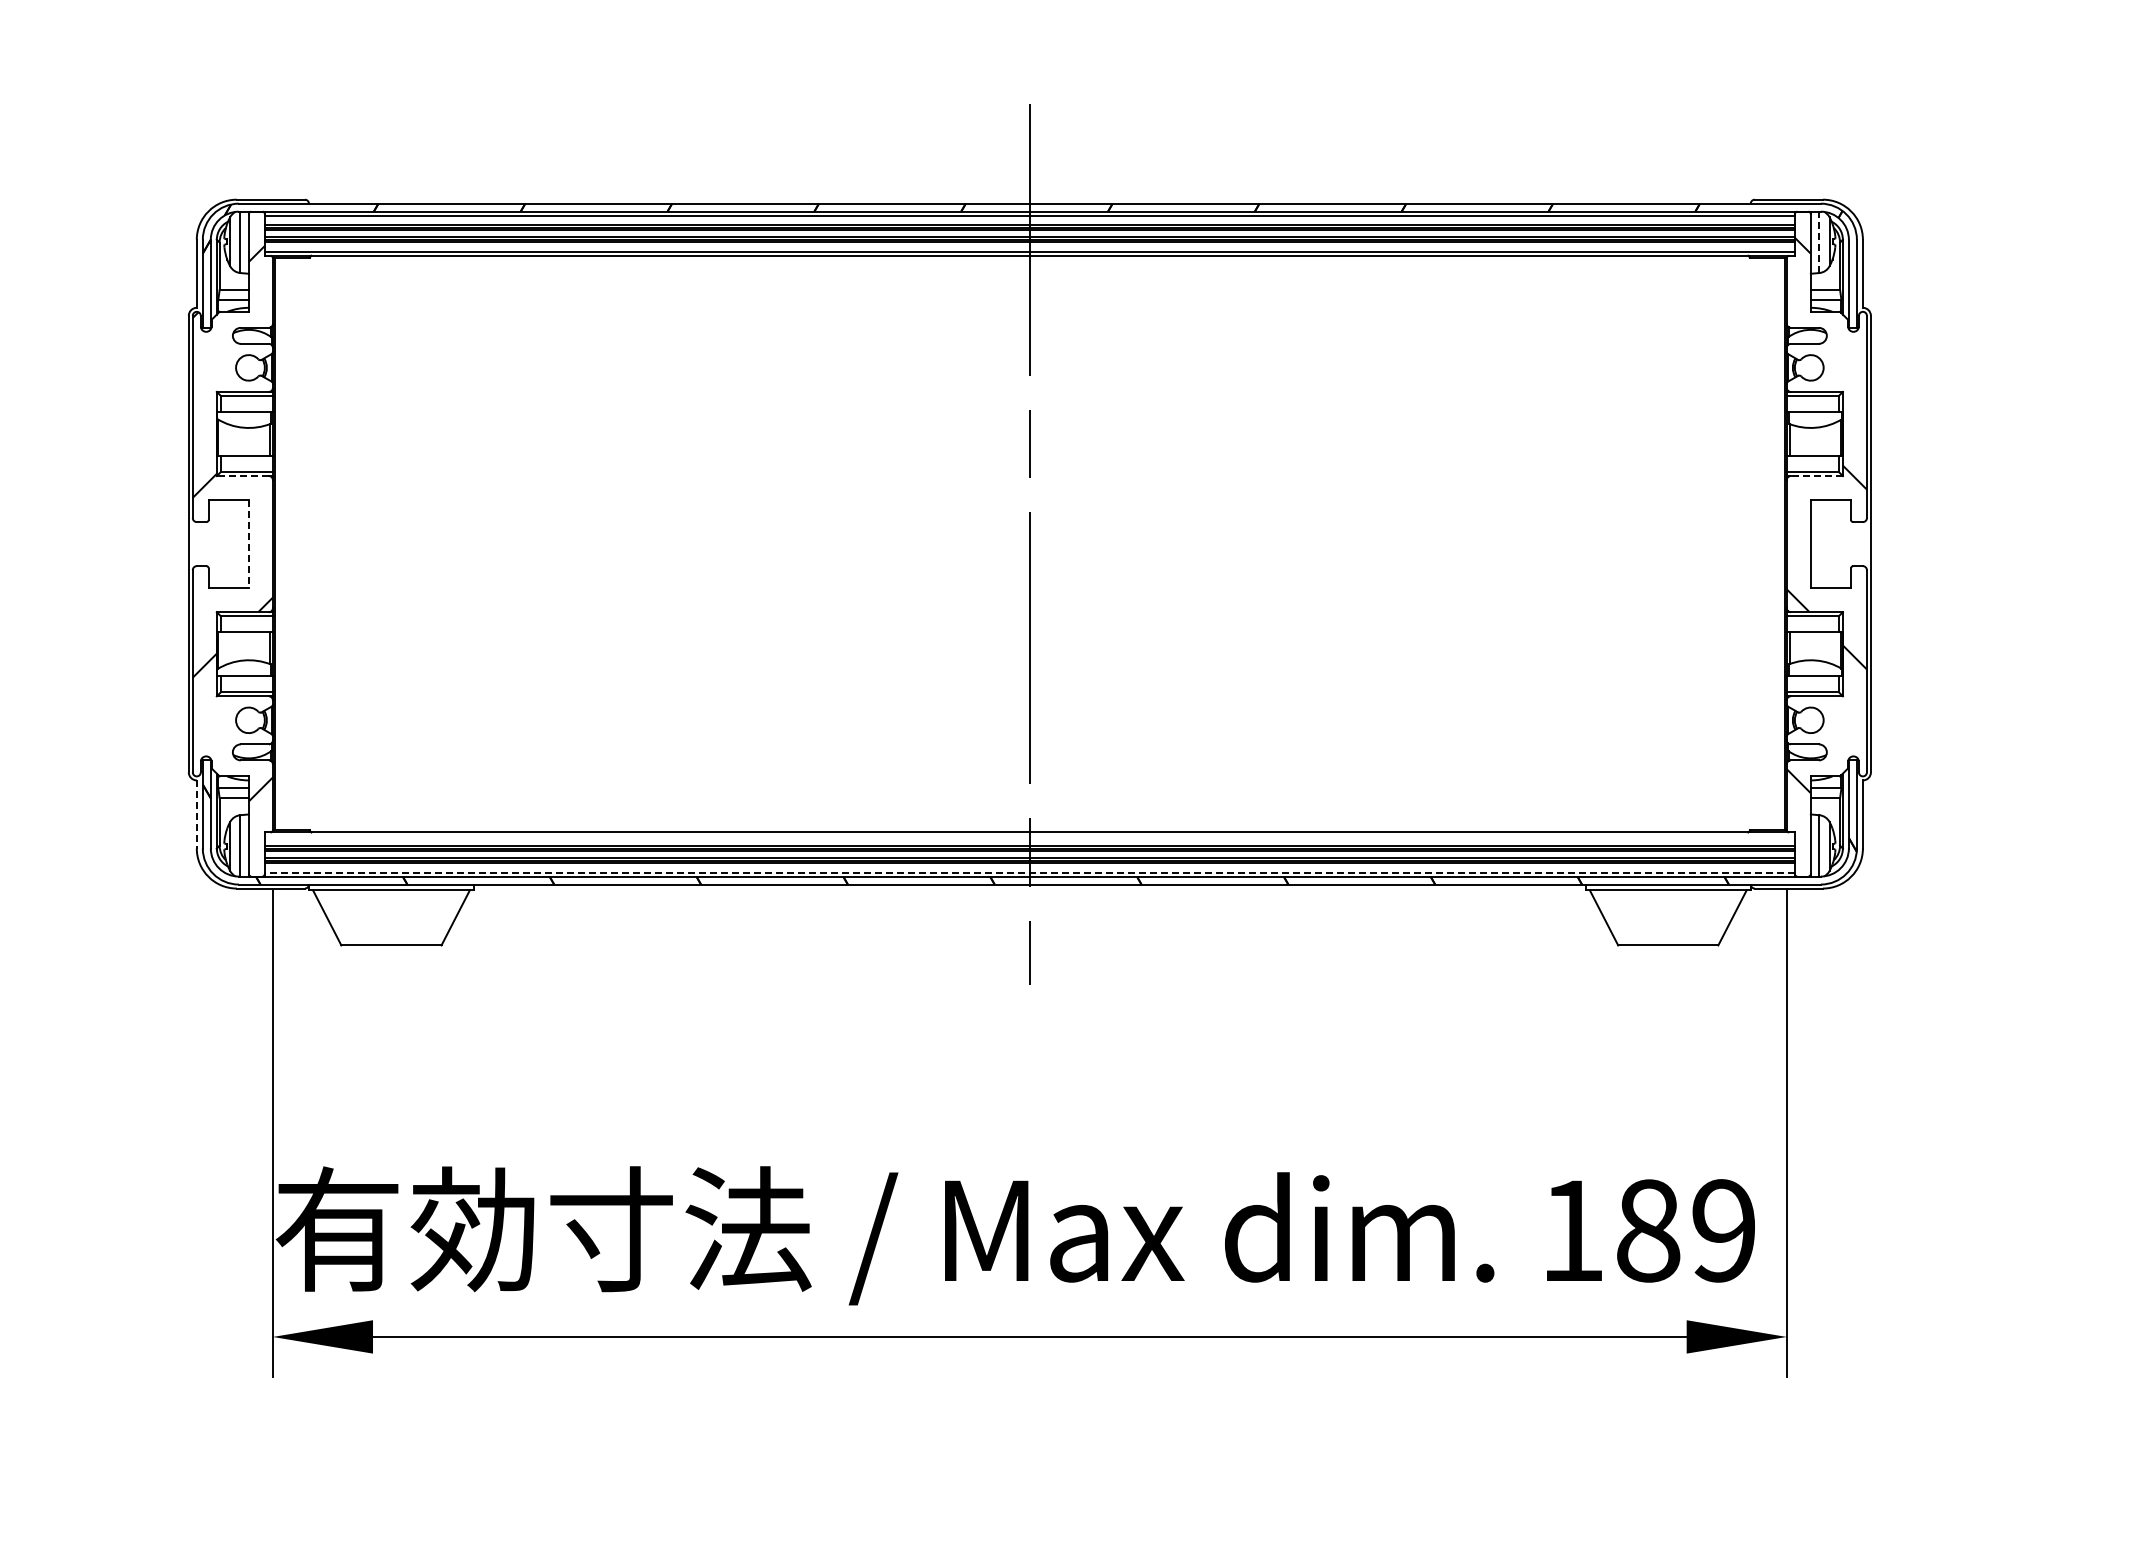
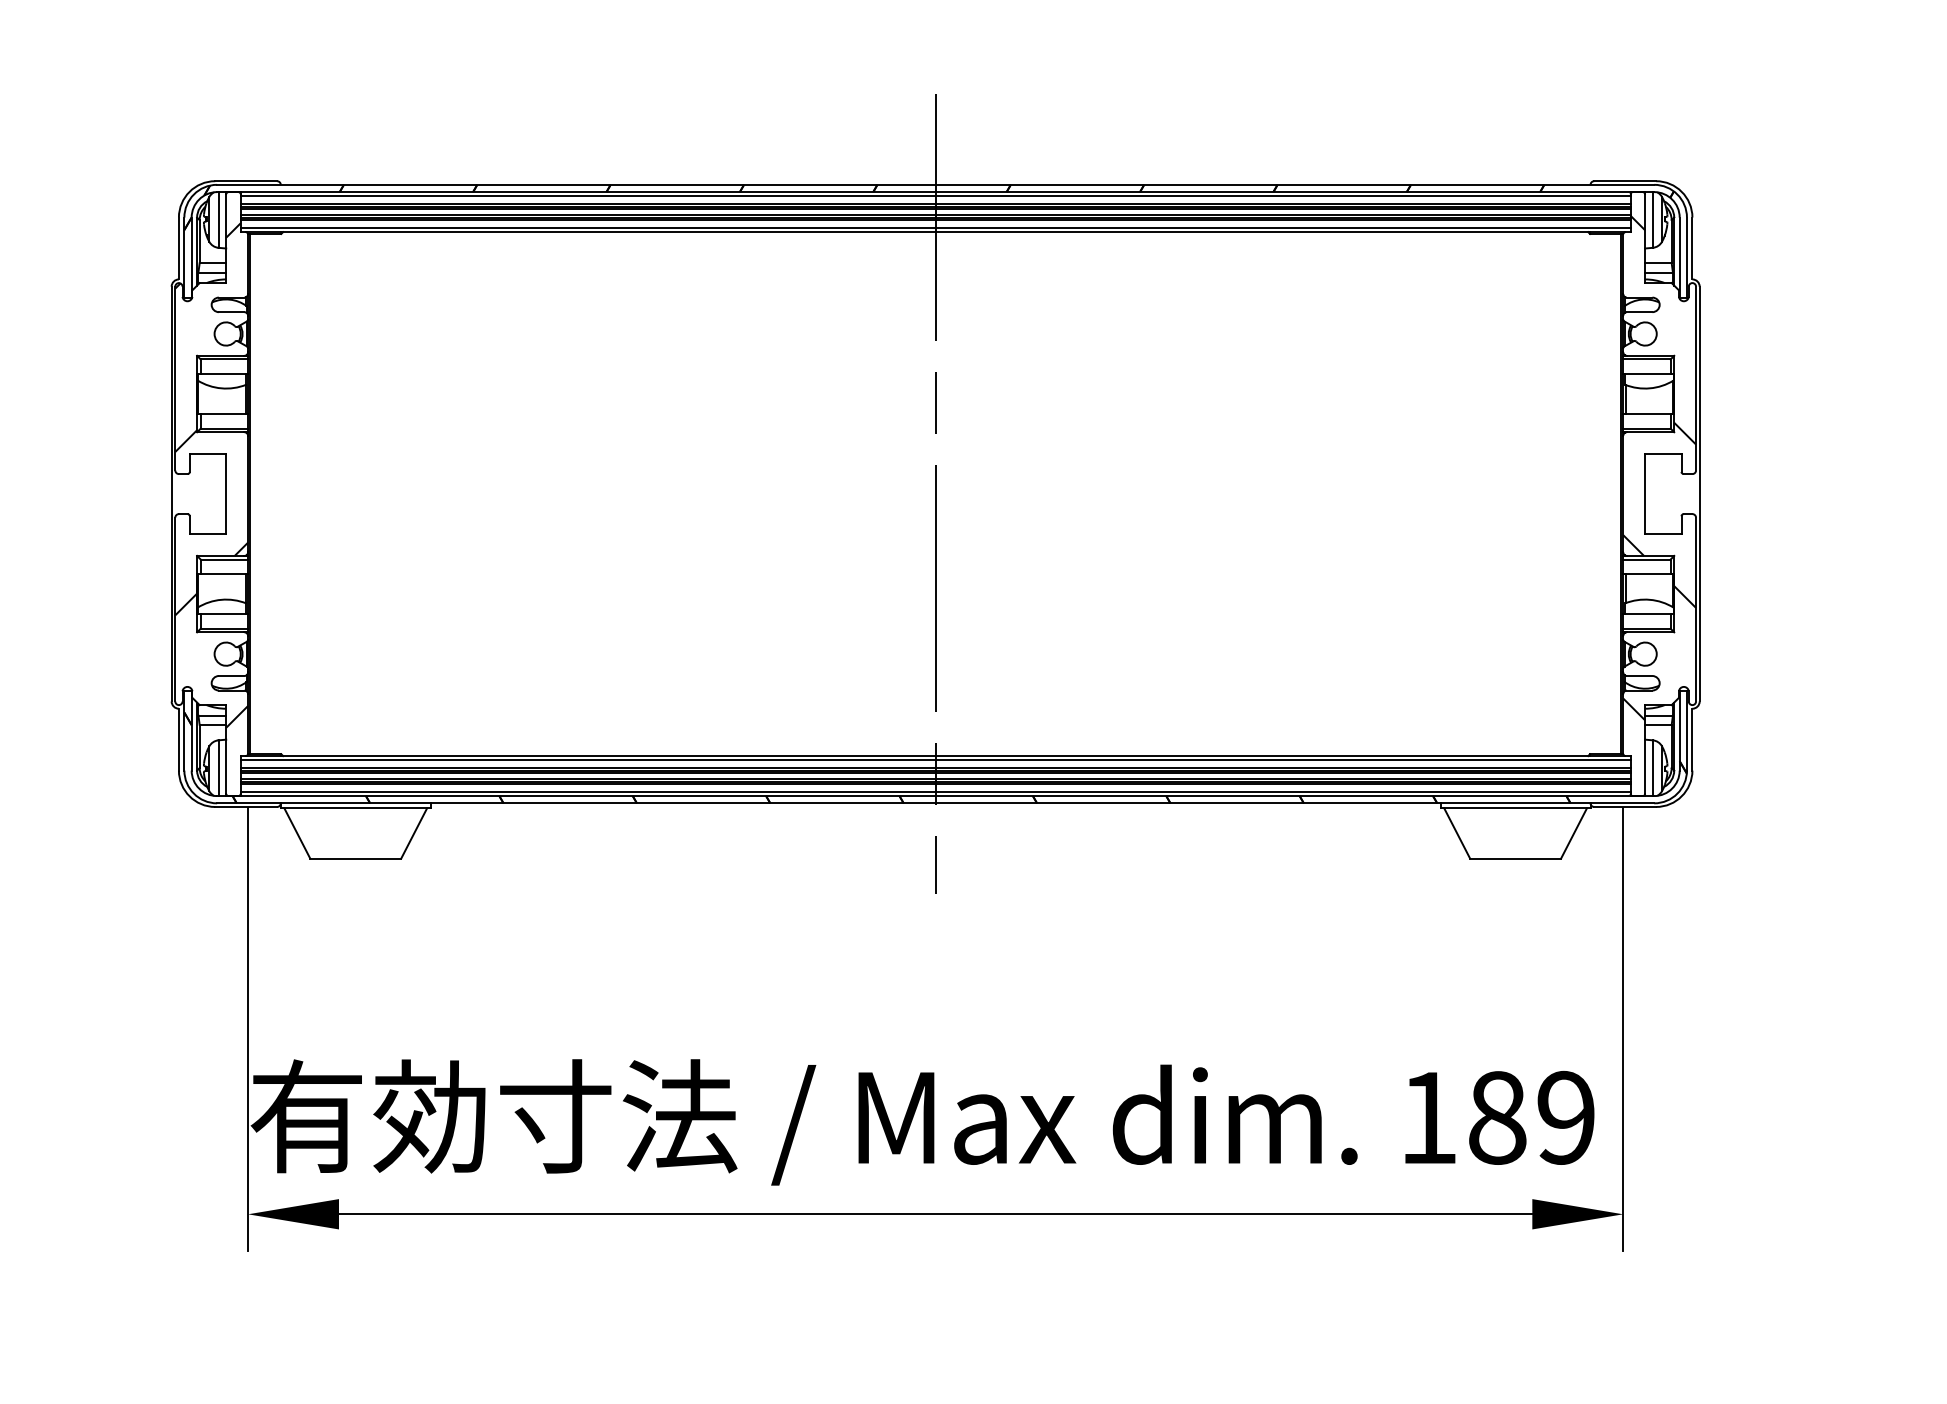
line: (1819, 242) -> (1652, 220), dashed -> solid
line: (242, 476) -> (220, 432), dashed -> solid
line: (1816, 476) -> (1650, 432), dashed -> solid
line: (248, 544) -> (225, 494), dashed -> solid
line: (196, 814) -> (178, 739), dashed -> solid
line: (1029, 836) -> (935, 759), added
line: (1029, 872) -> (935, 792), dashed -> solid

